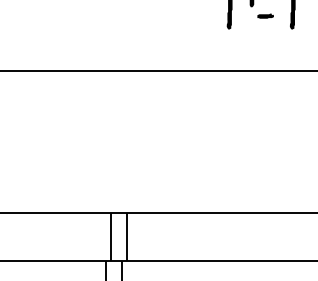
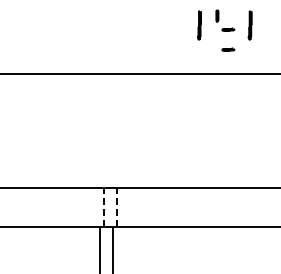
part: (265, 40) -> (228, 49), added
line: (111, 236) -> (104, 206), solid -> dashed
line: (127, 236) -> (117, 206), solid -> dashed

